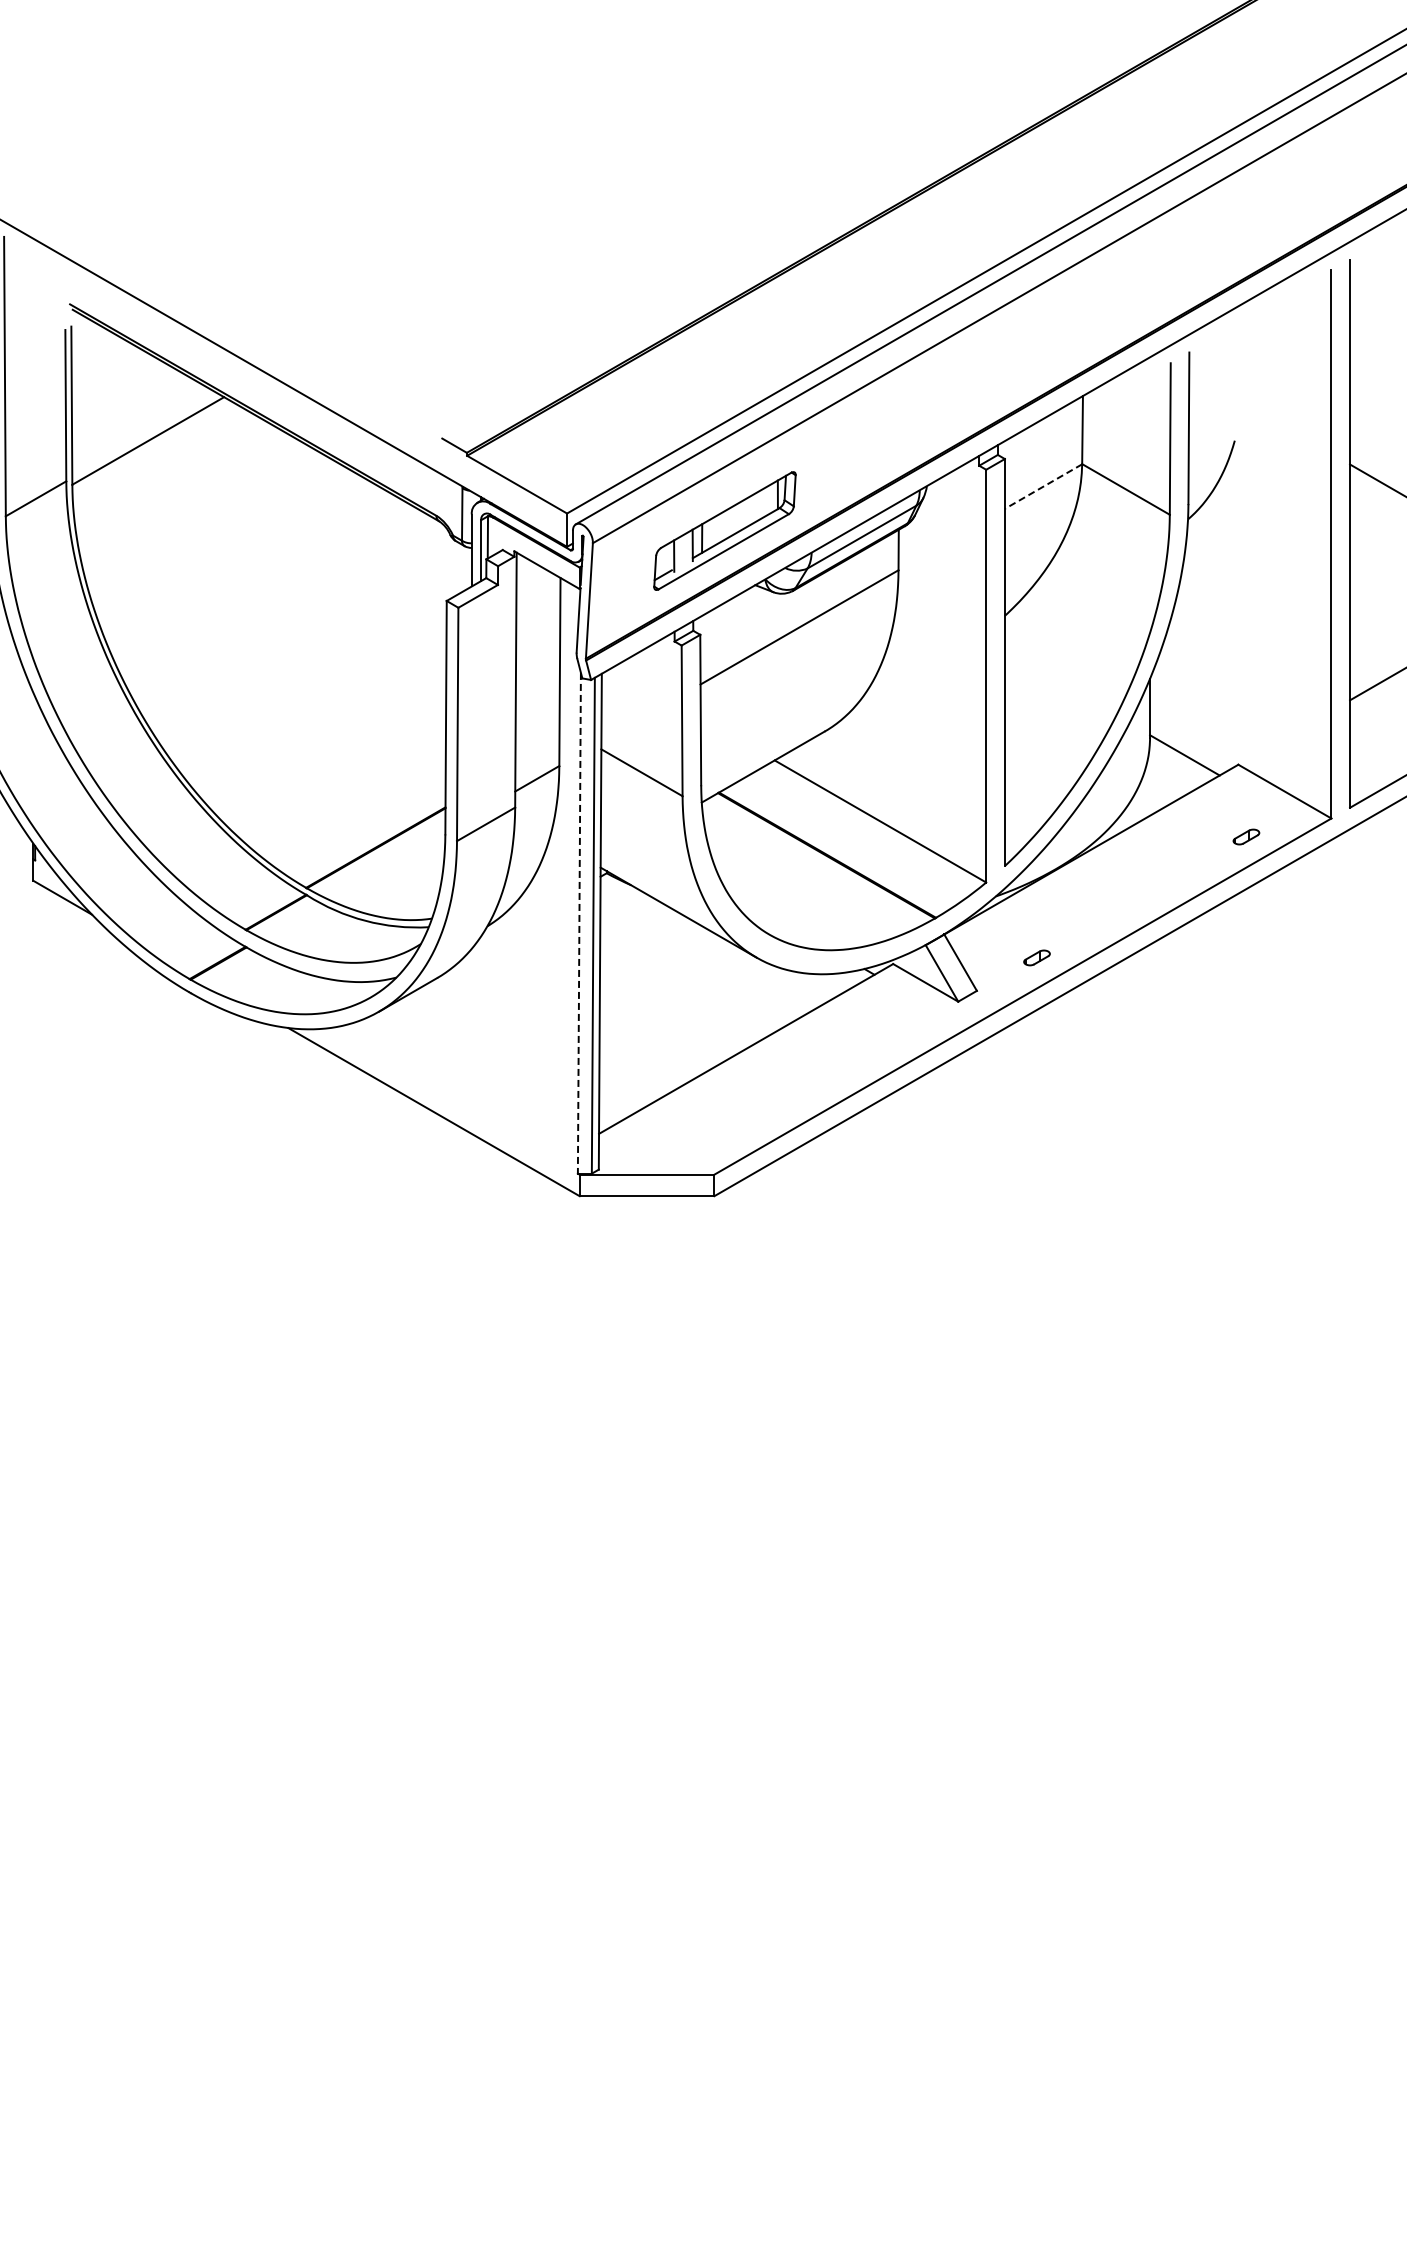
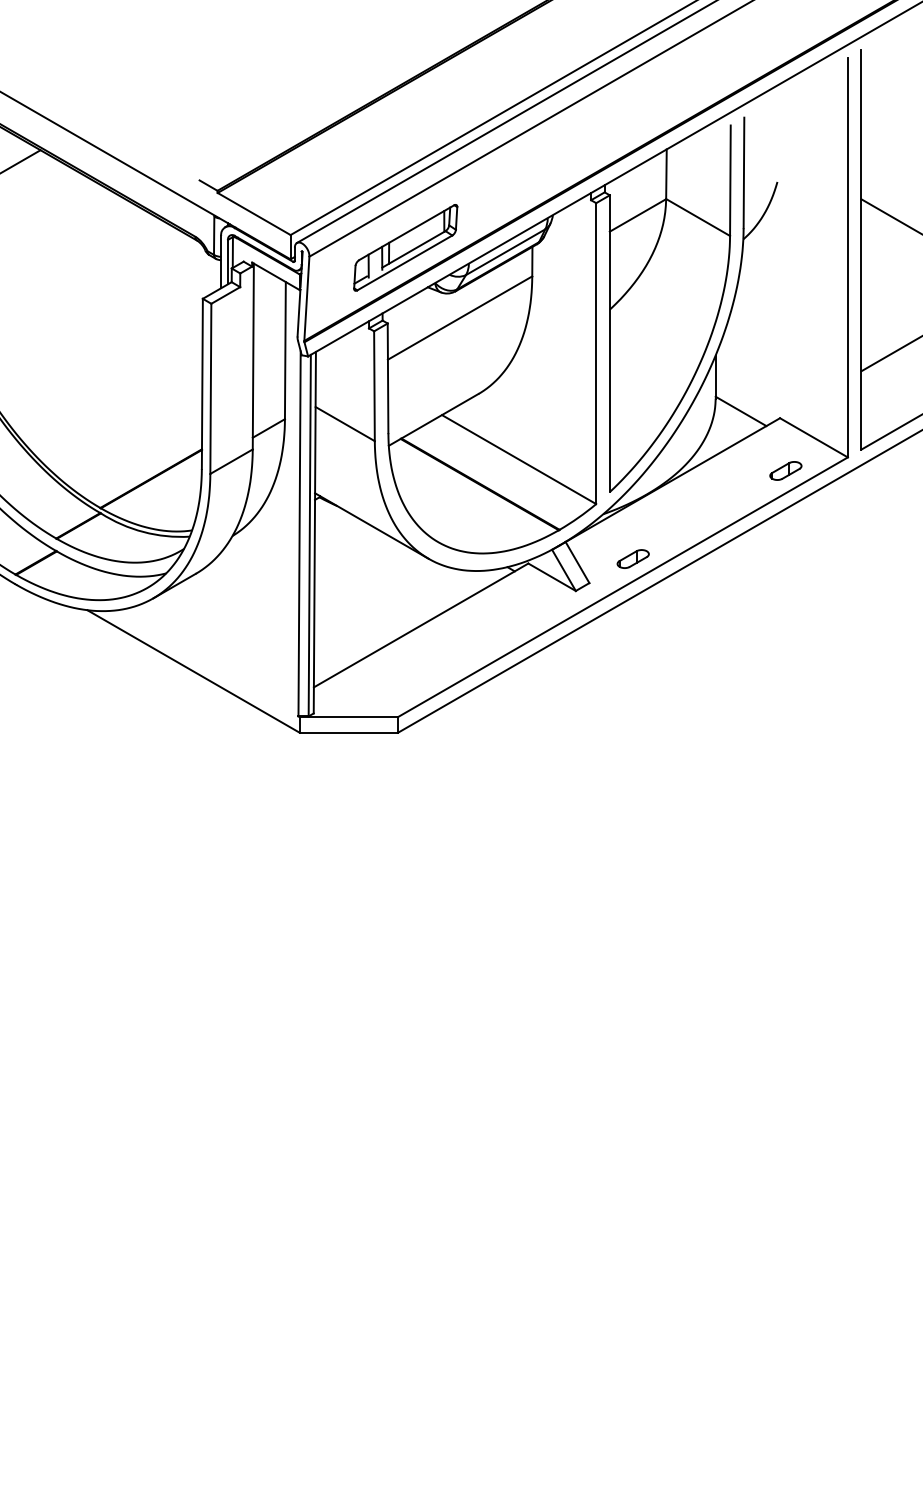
line: (1043, 486) -> (637, 215), dashed -> solid
part: (1246, 836) -> (785, 470), size x1.67
line: (579, 923) -> (299, 533), dashed -> solid
part: (1036, 957) -> (632, 558), size x1.67

